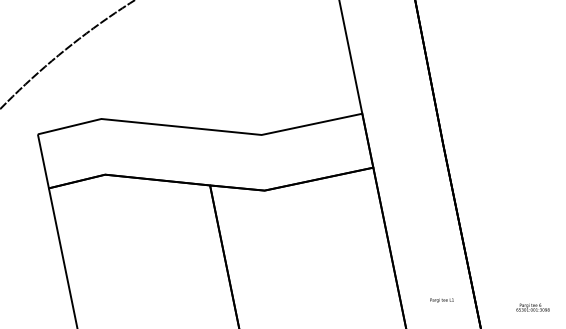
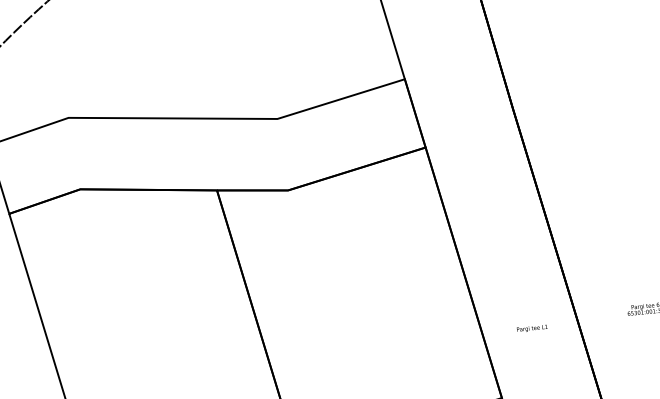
text: (441, 300) -> (531, 328), moved

